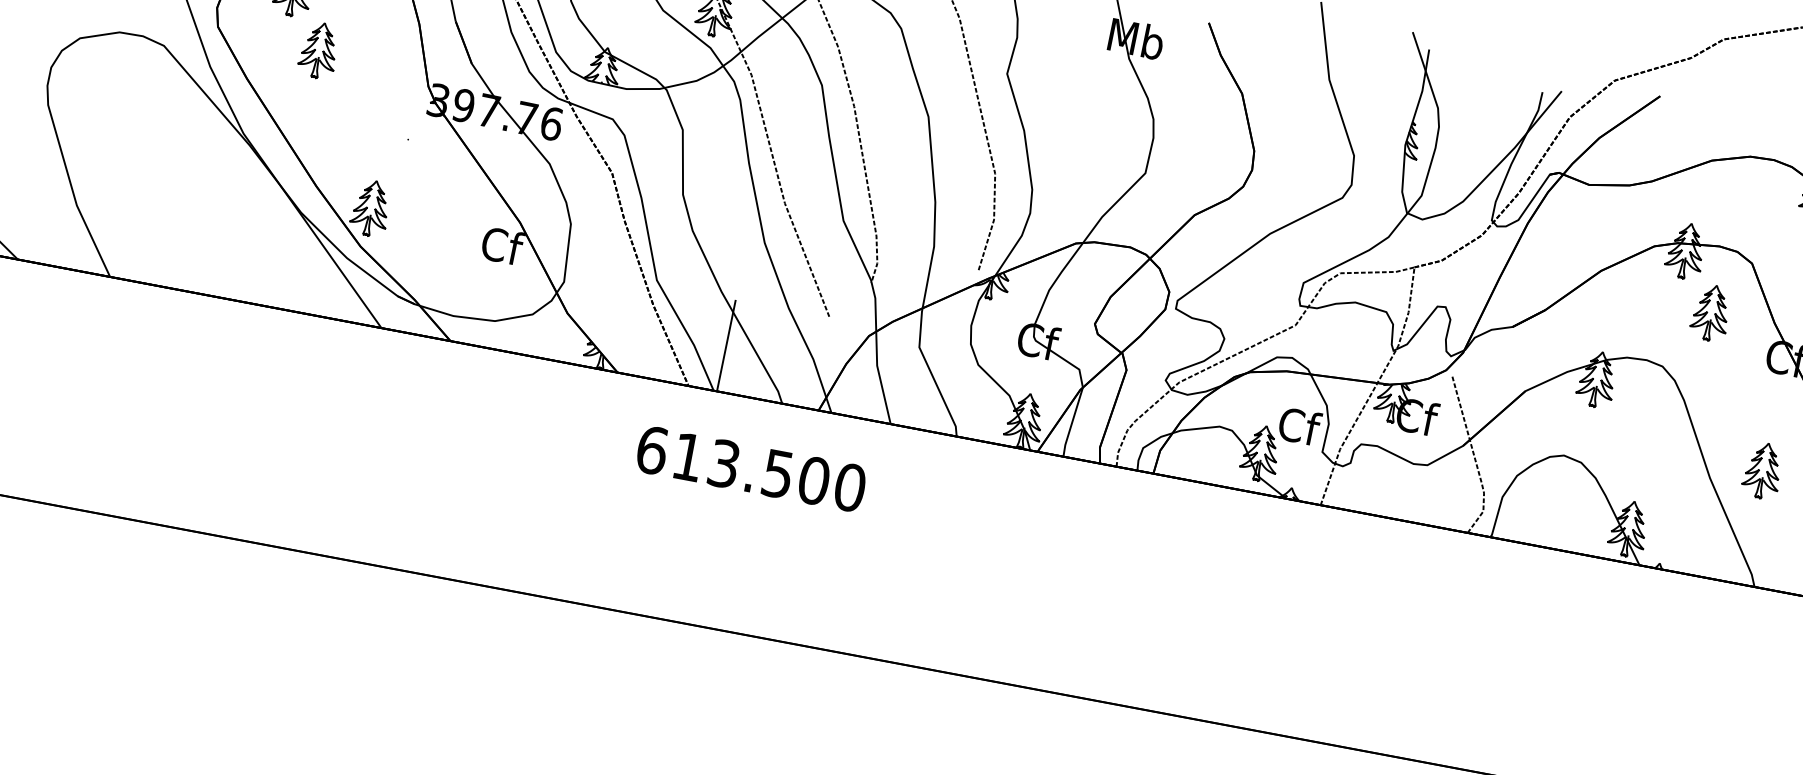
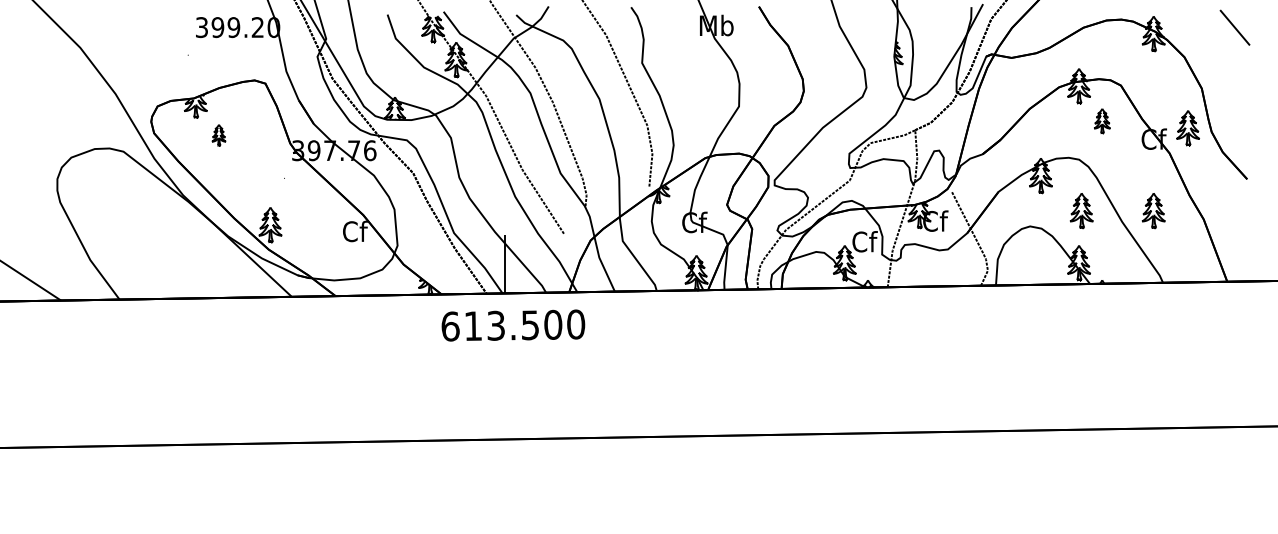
part: (318, 51) -> (218, 135), size x0.6
part: (1711, 314) -> (1102, 121), size x0.7
part: (1649, 448) -> (1081, 211), added
text: (751, 468) -> (513, 325), moved

